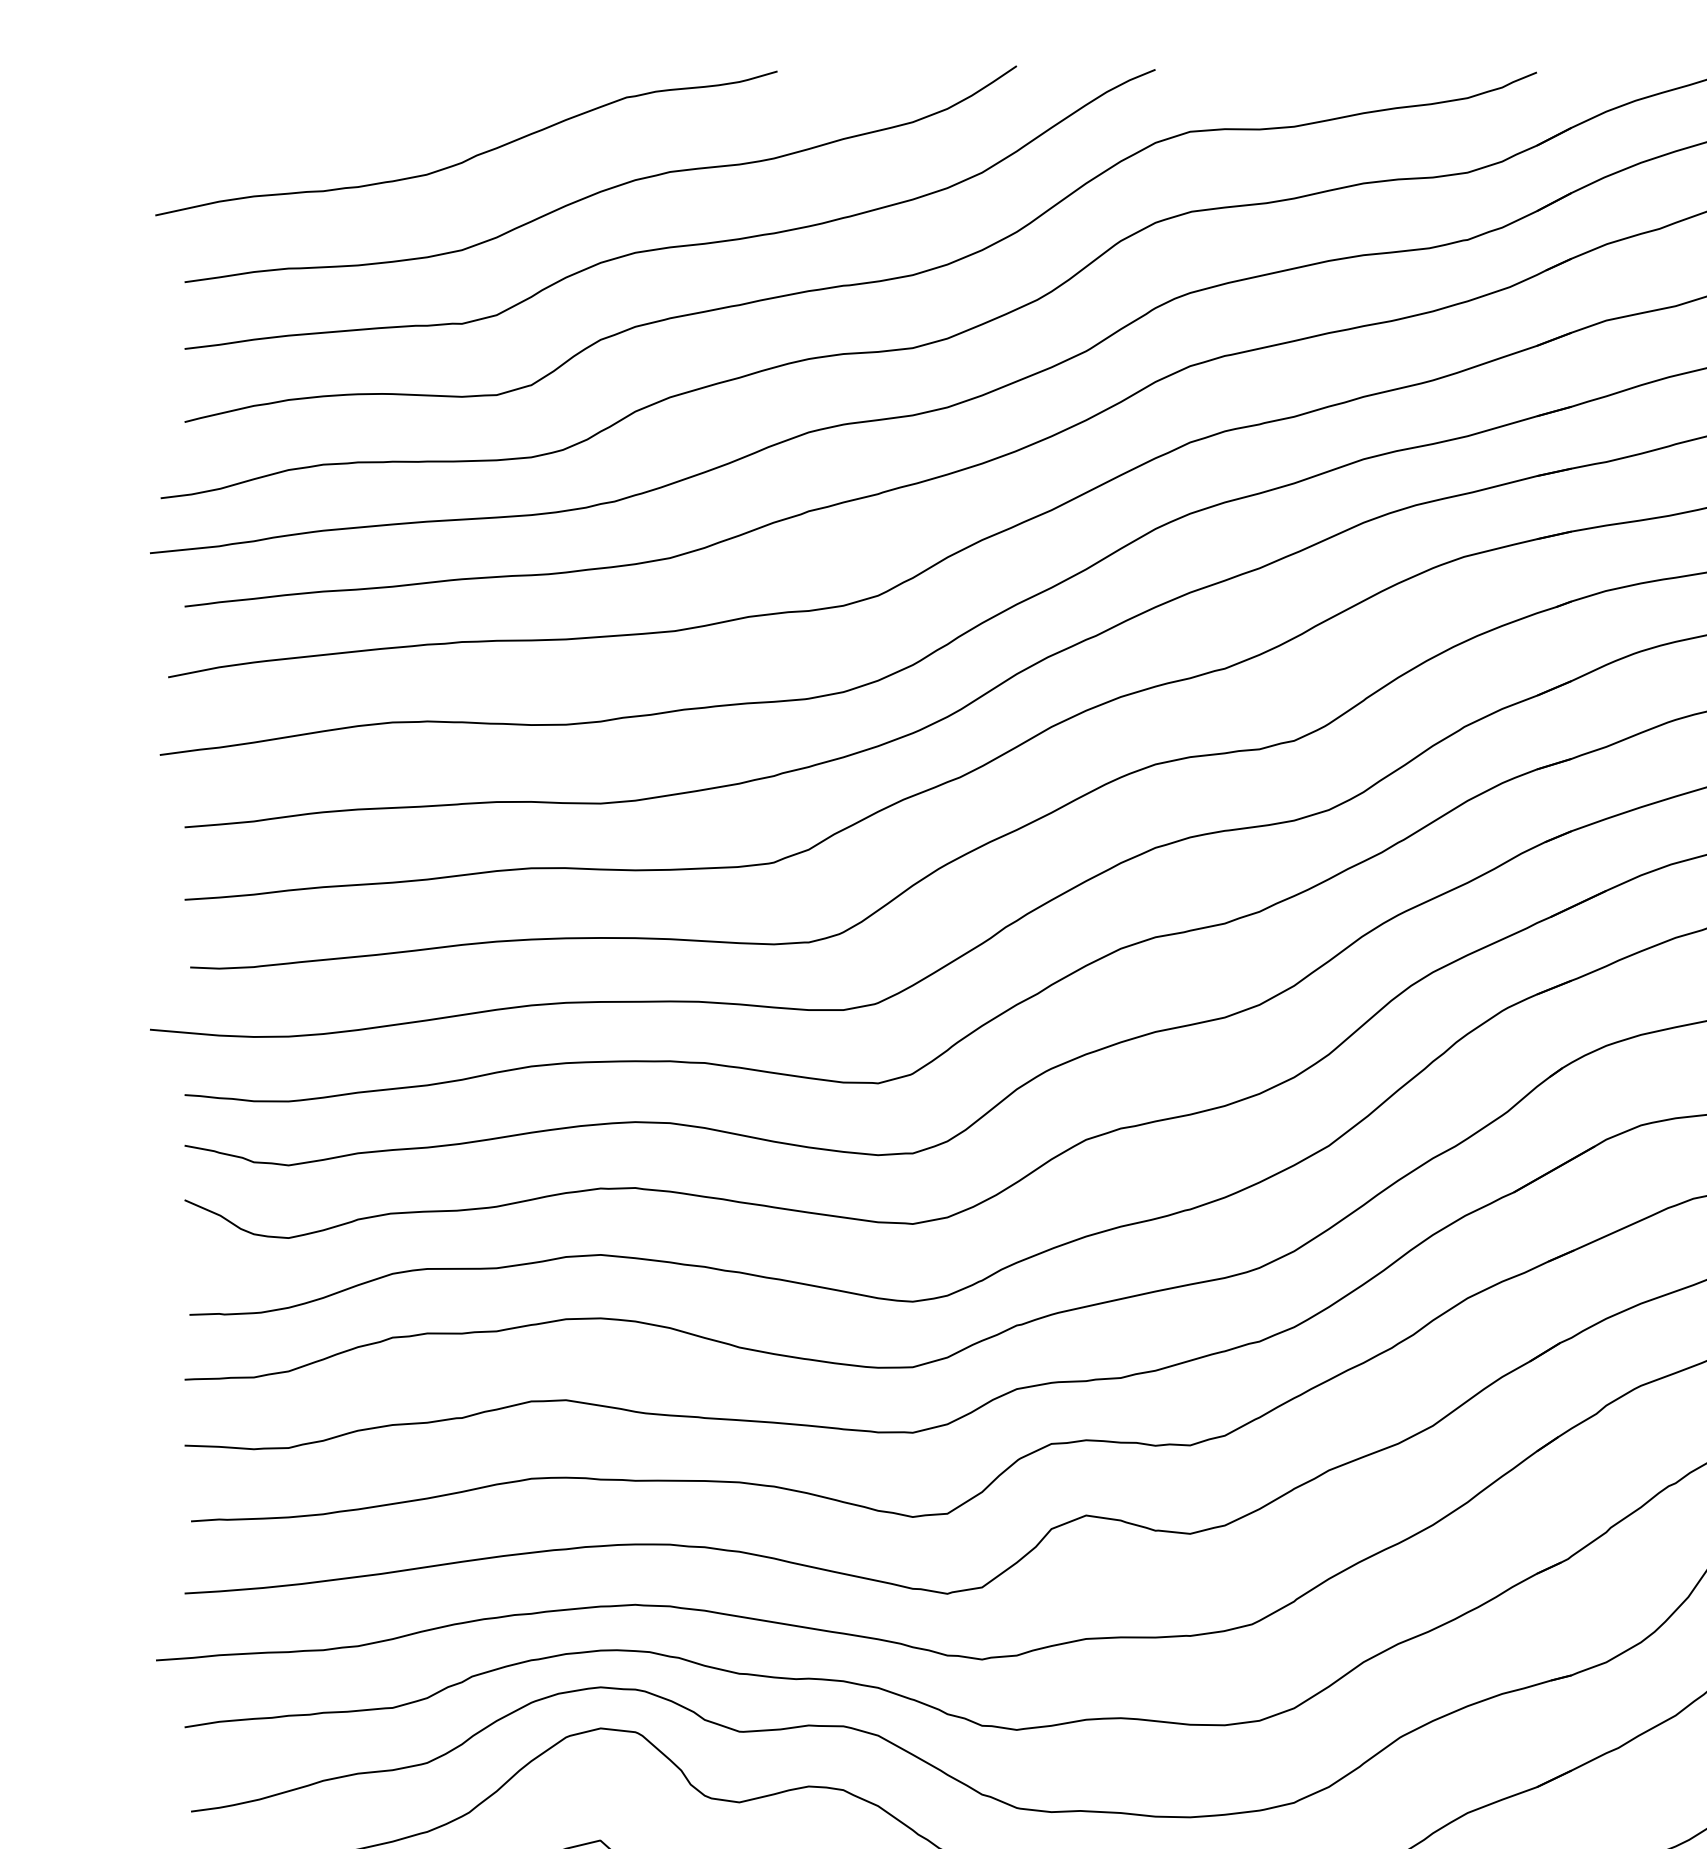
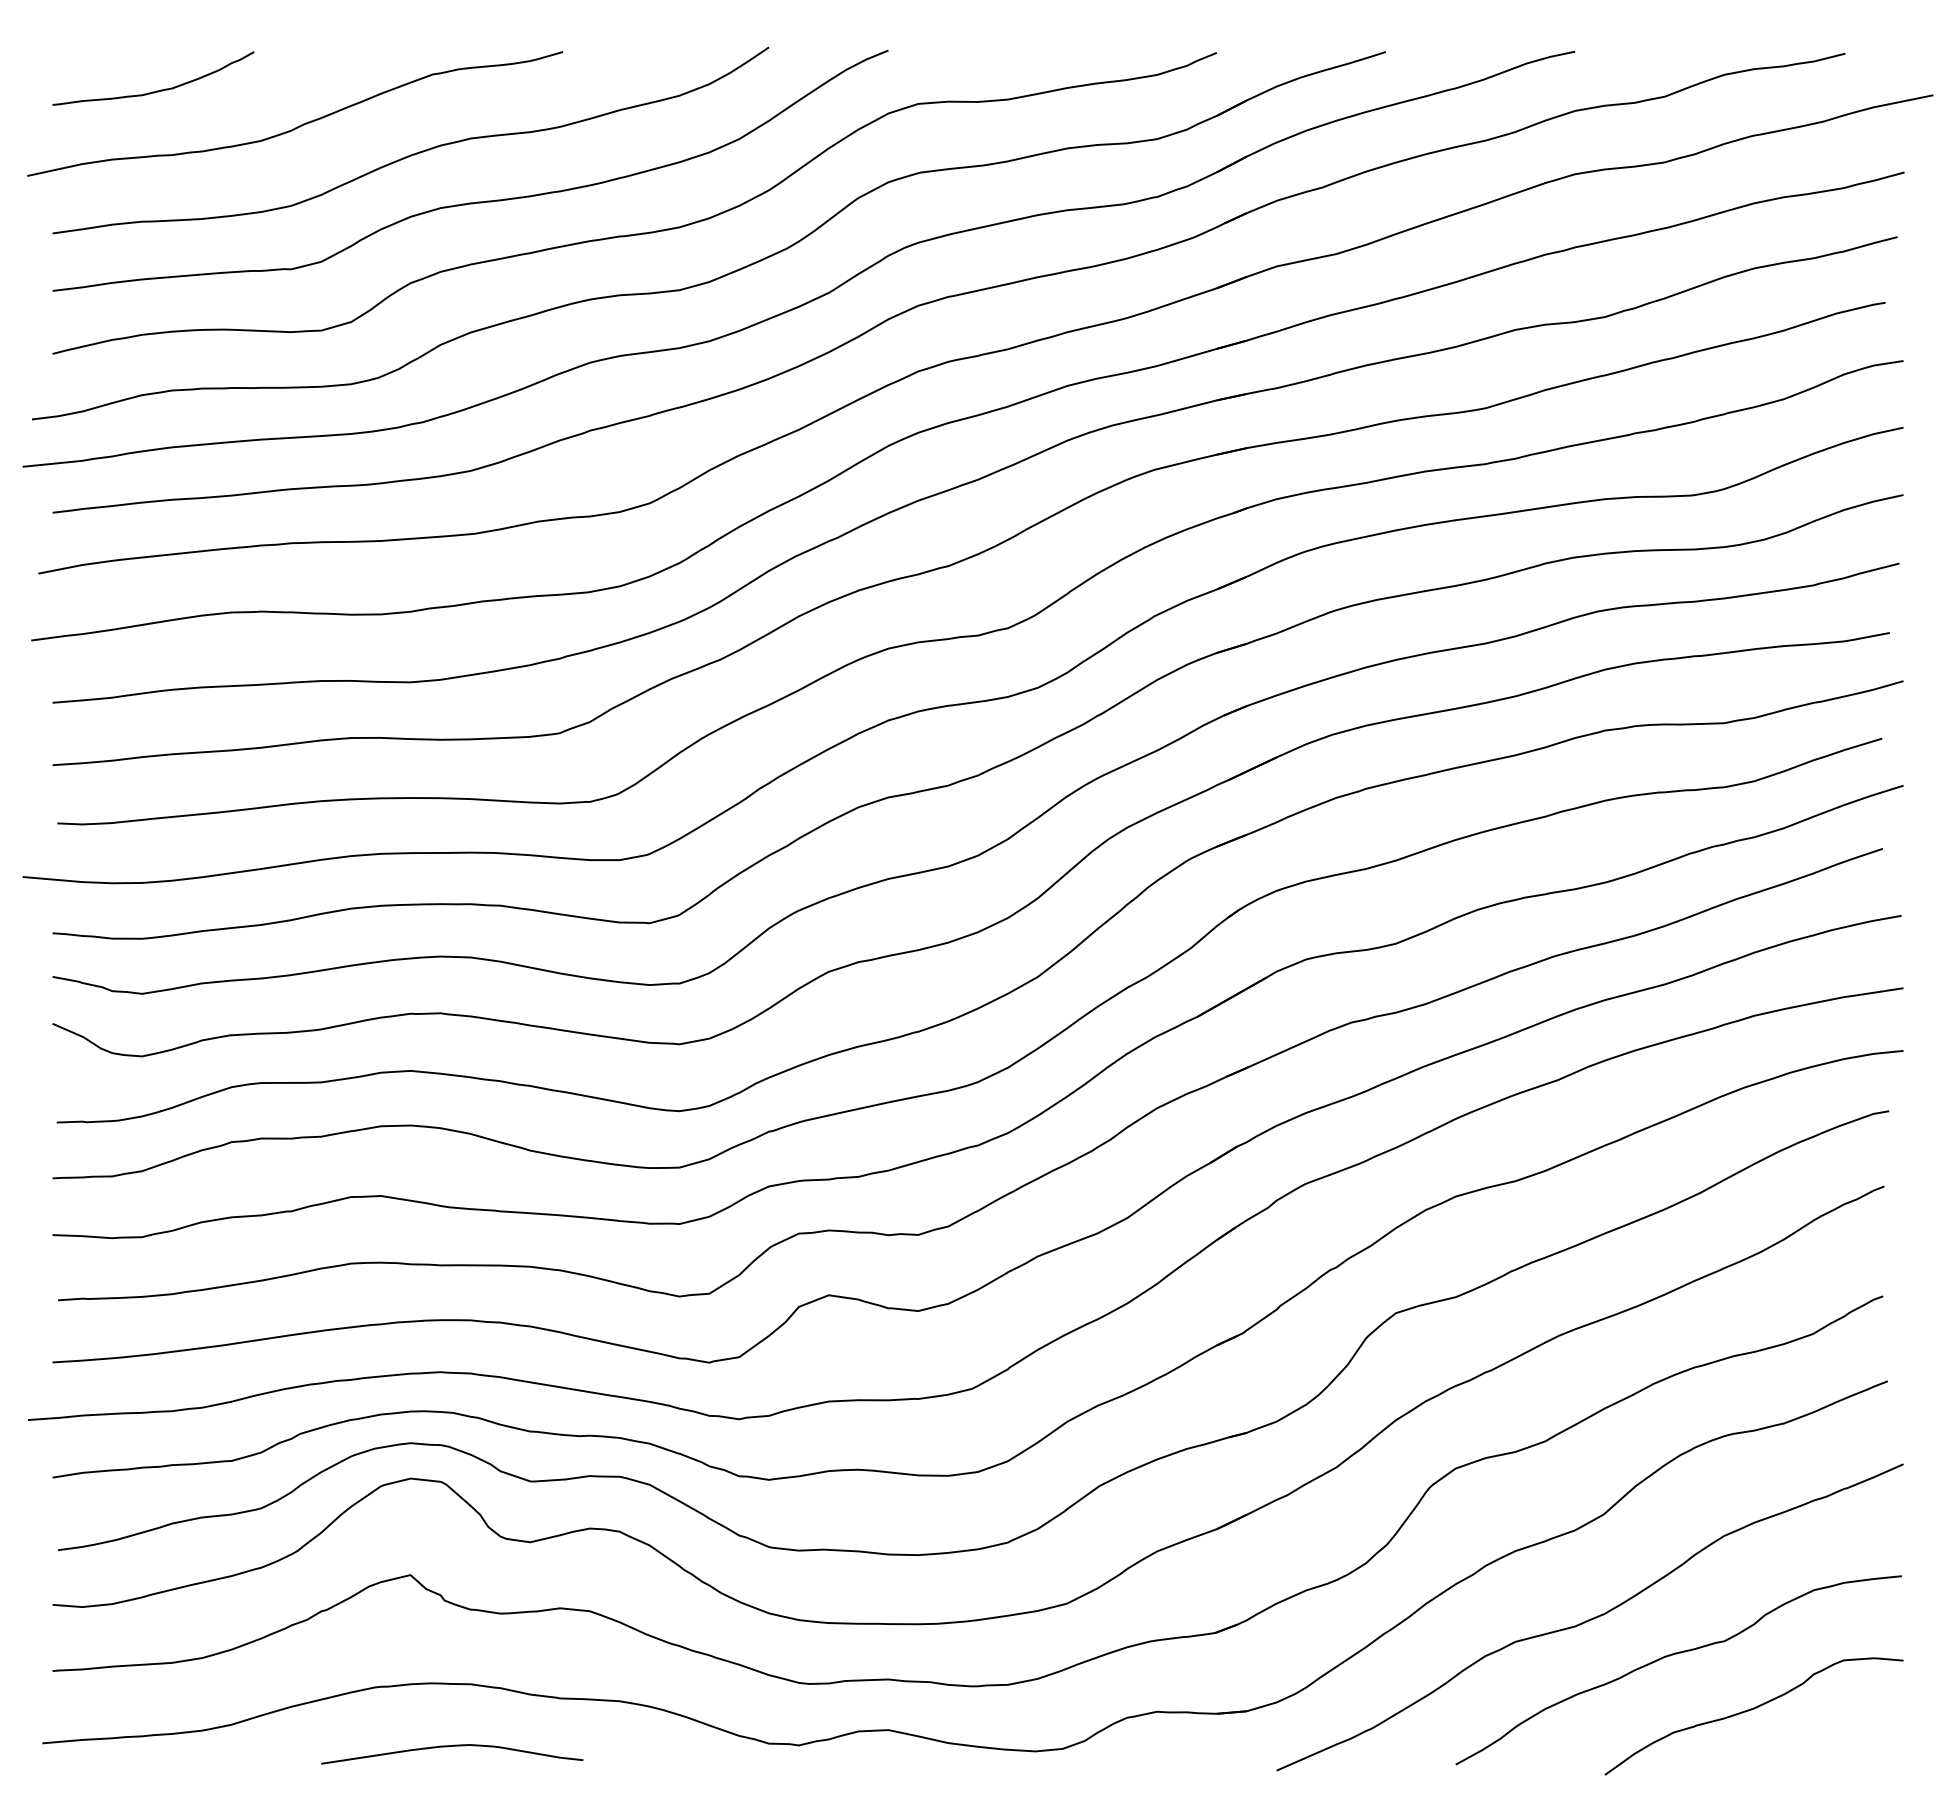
curve: (305, 116) -> (156, 90), added

